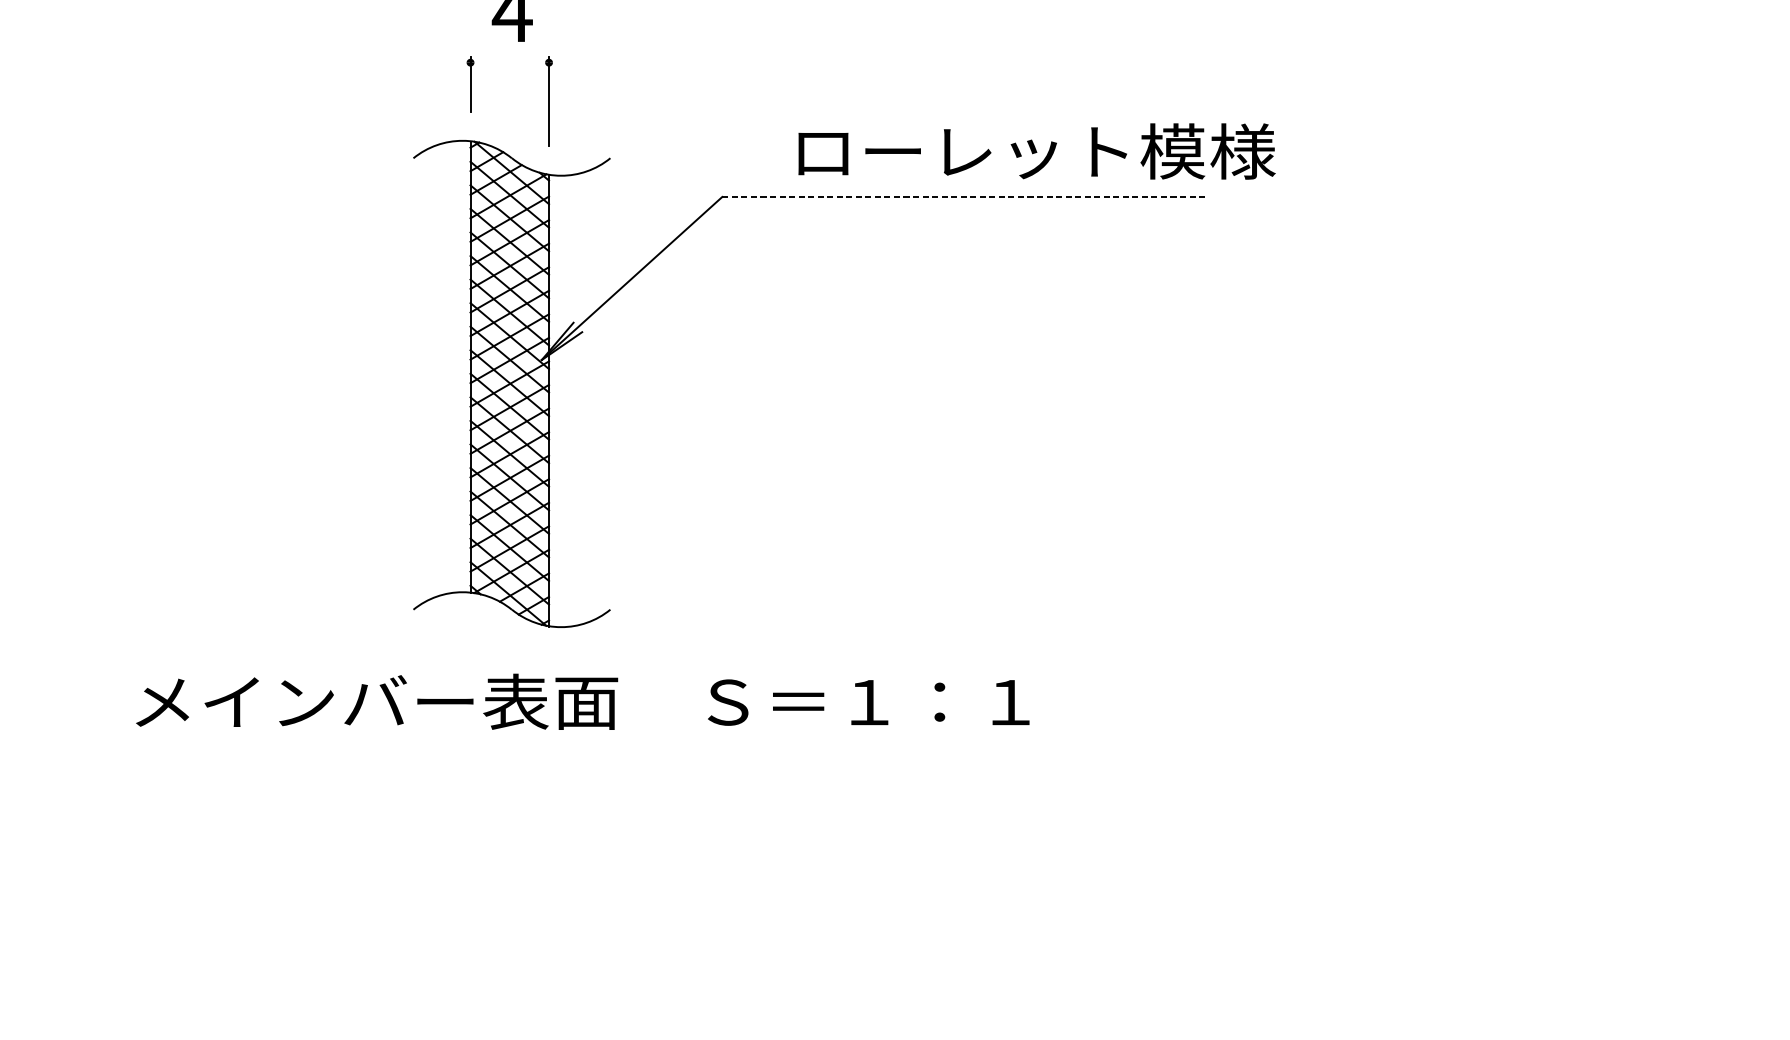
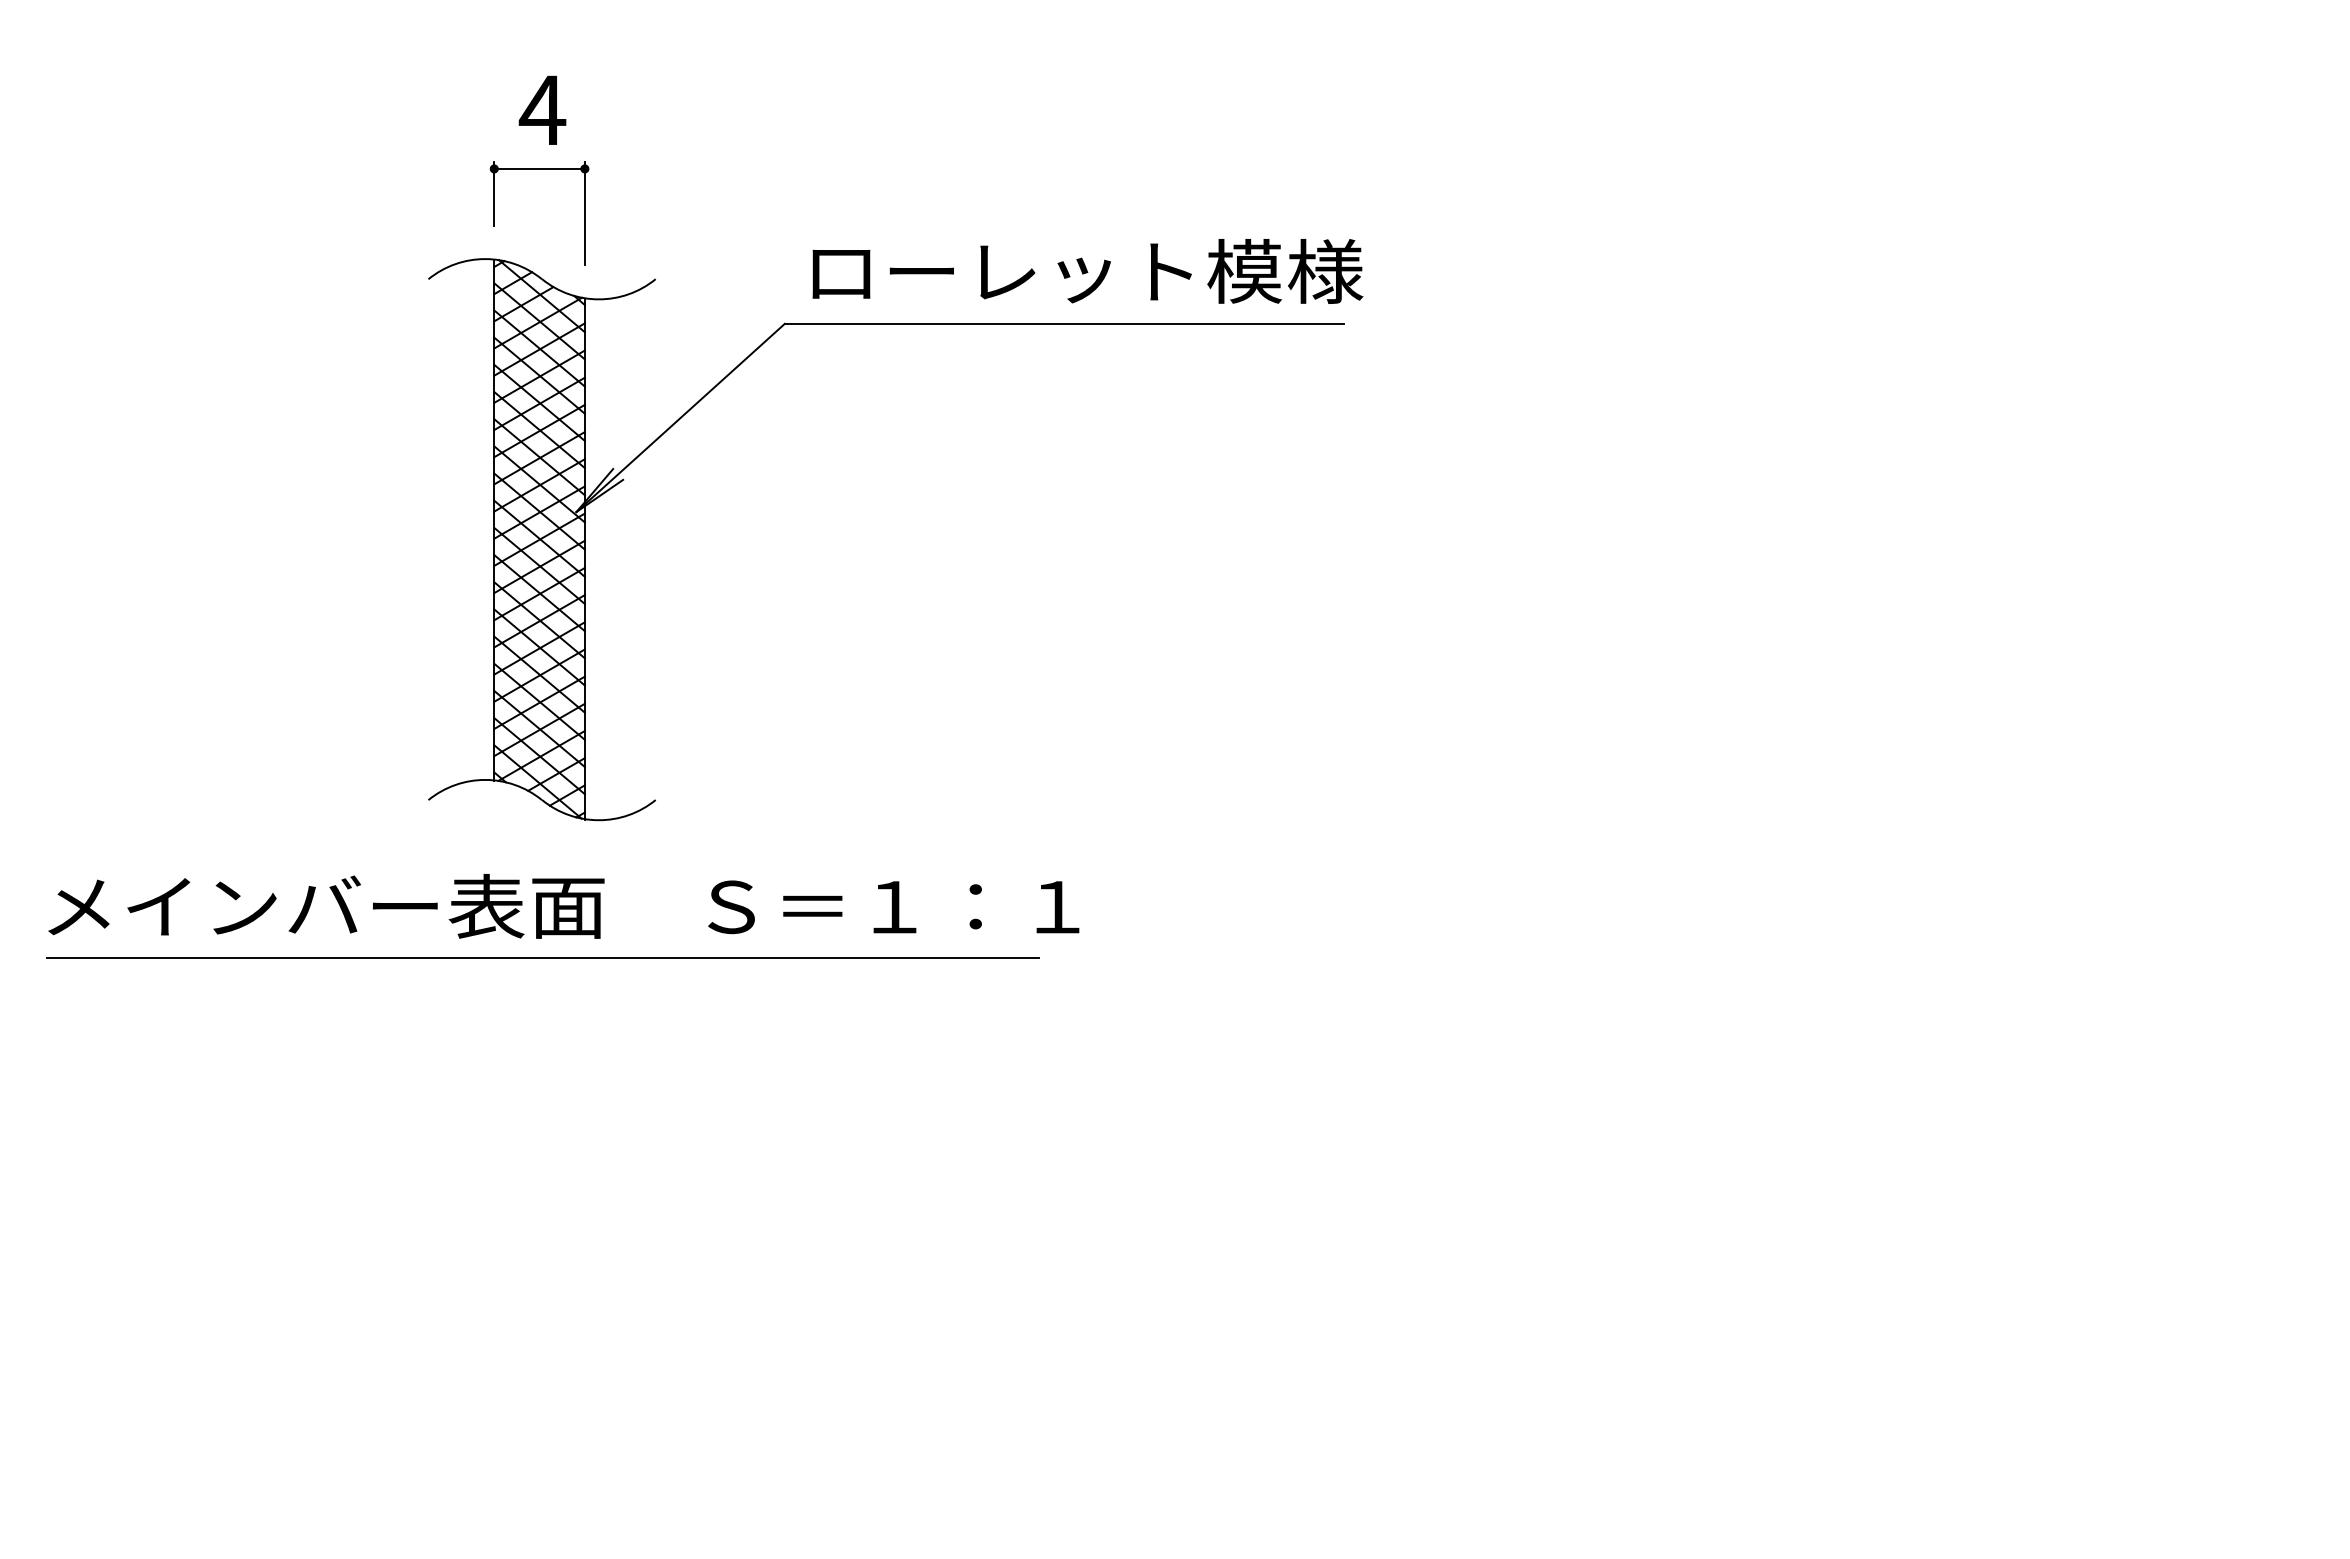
line: (509, 62) -> (539, 168), added
text: (1036, 151) -> (1087, 271), moved
line: (964, 196) -> (1064, 323), dashed -> solid
text: (582, 701) -> (563, 906), moved
line: (512, 746) -> (542, 957), added

